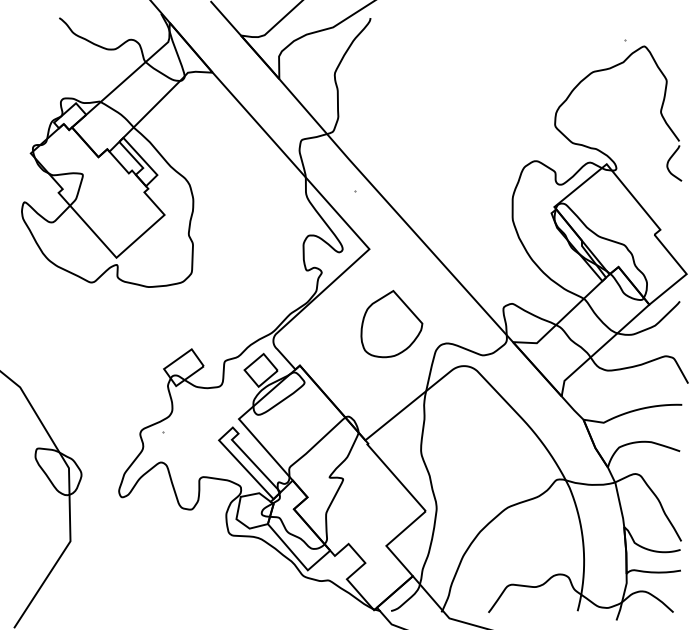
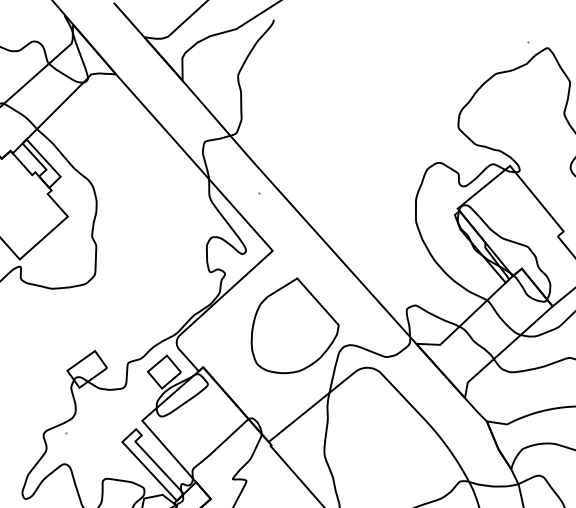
part: (391, 323) -> (294, 325), size x1.43

